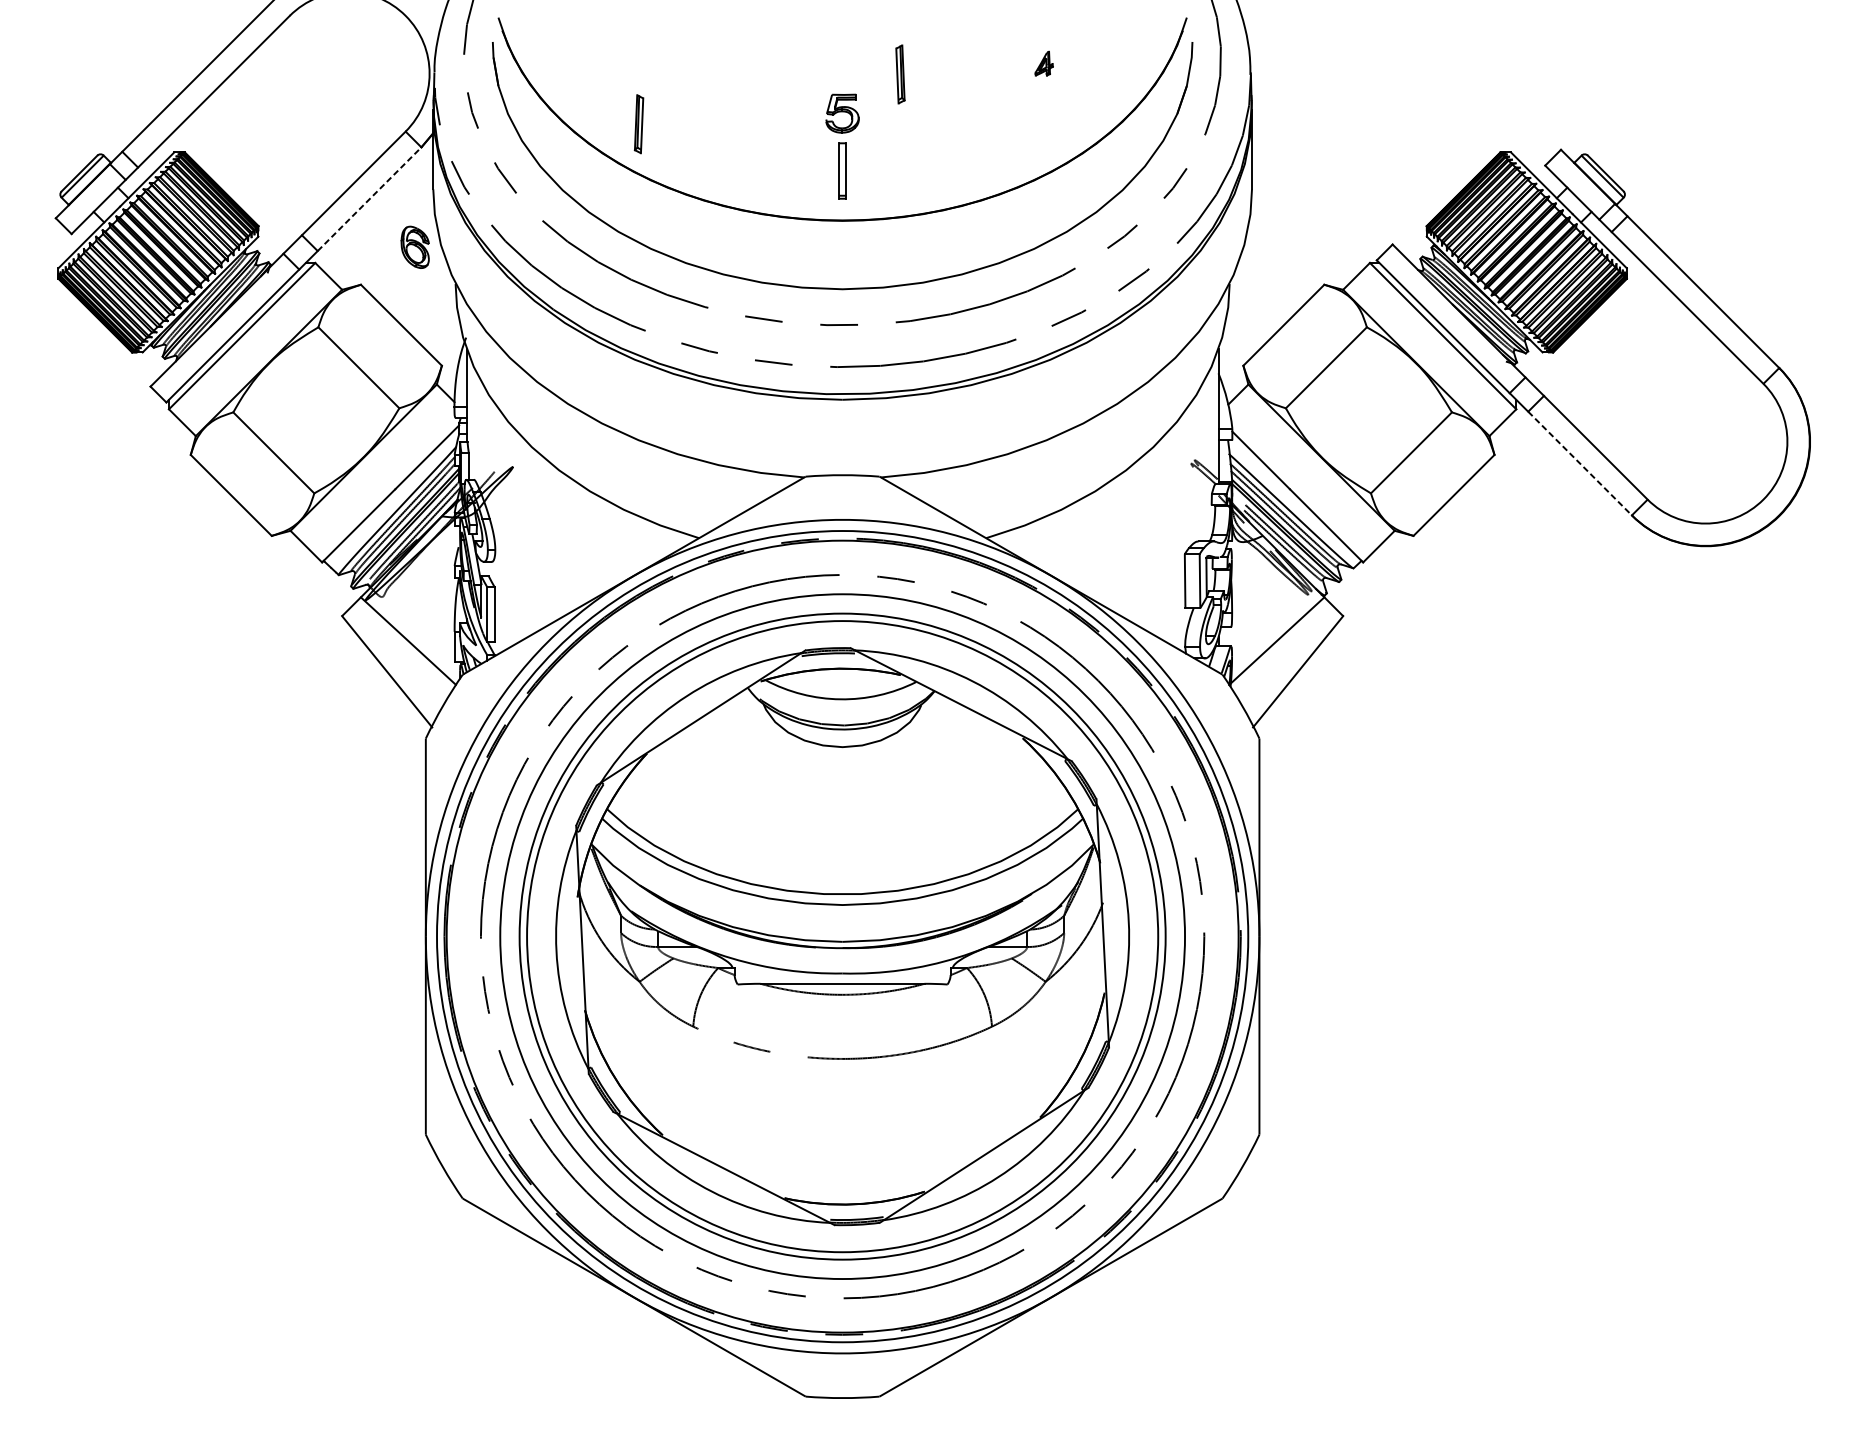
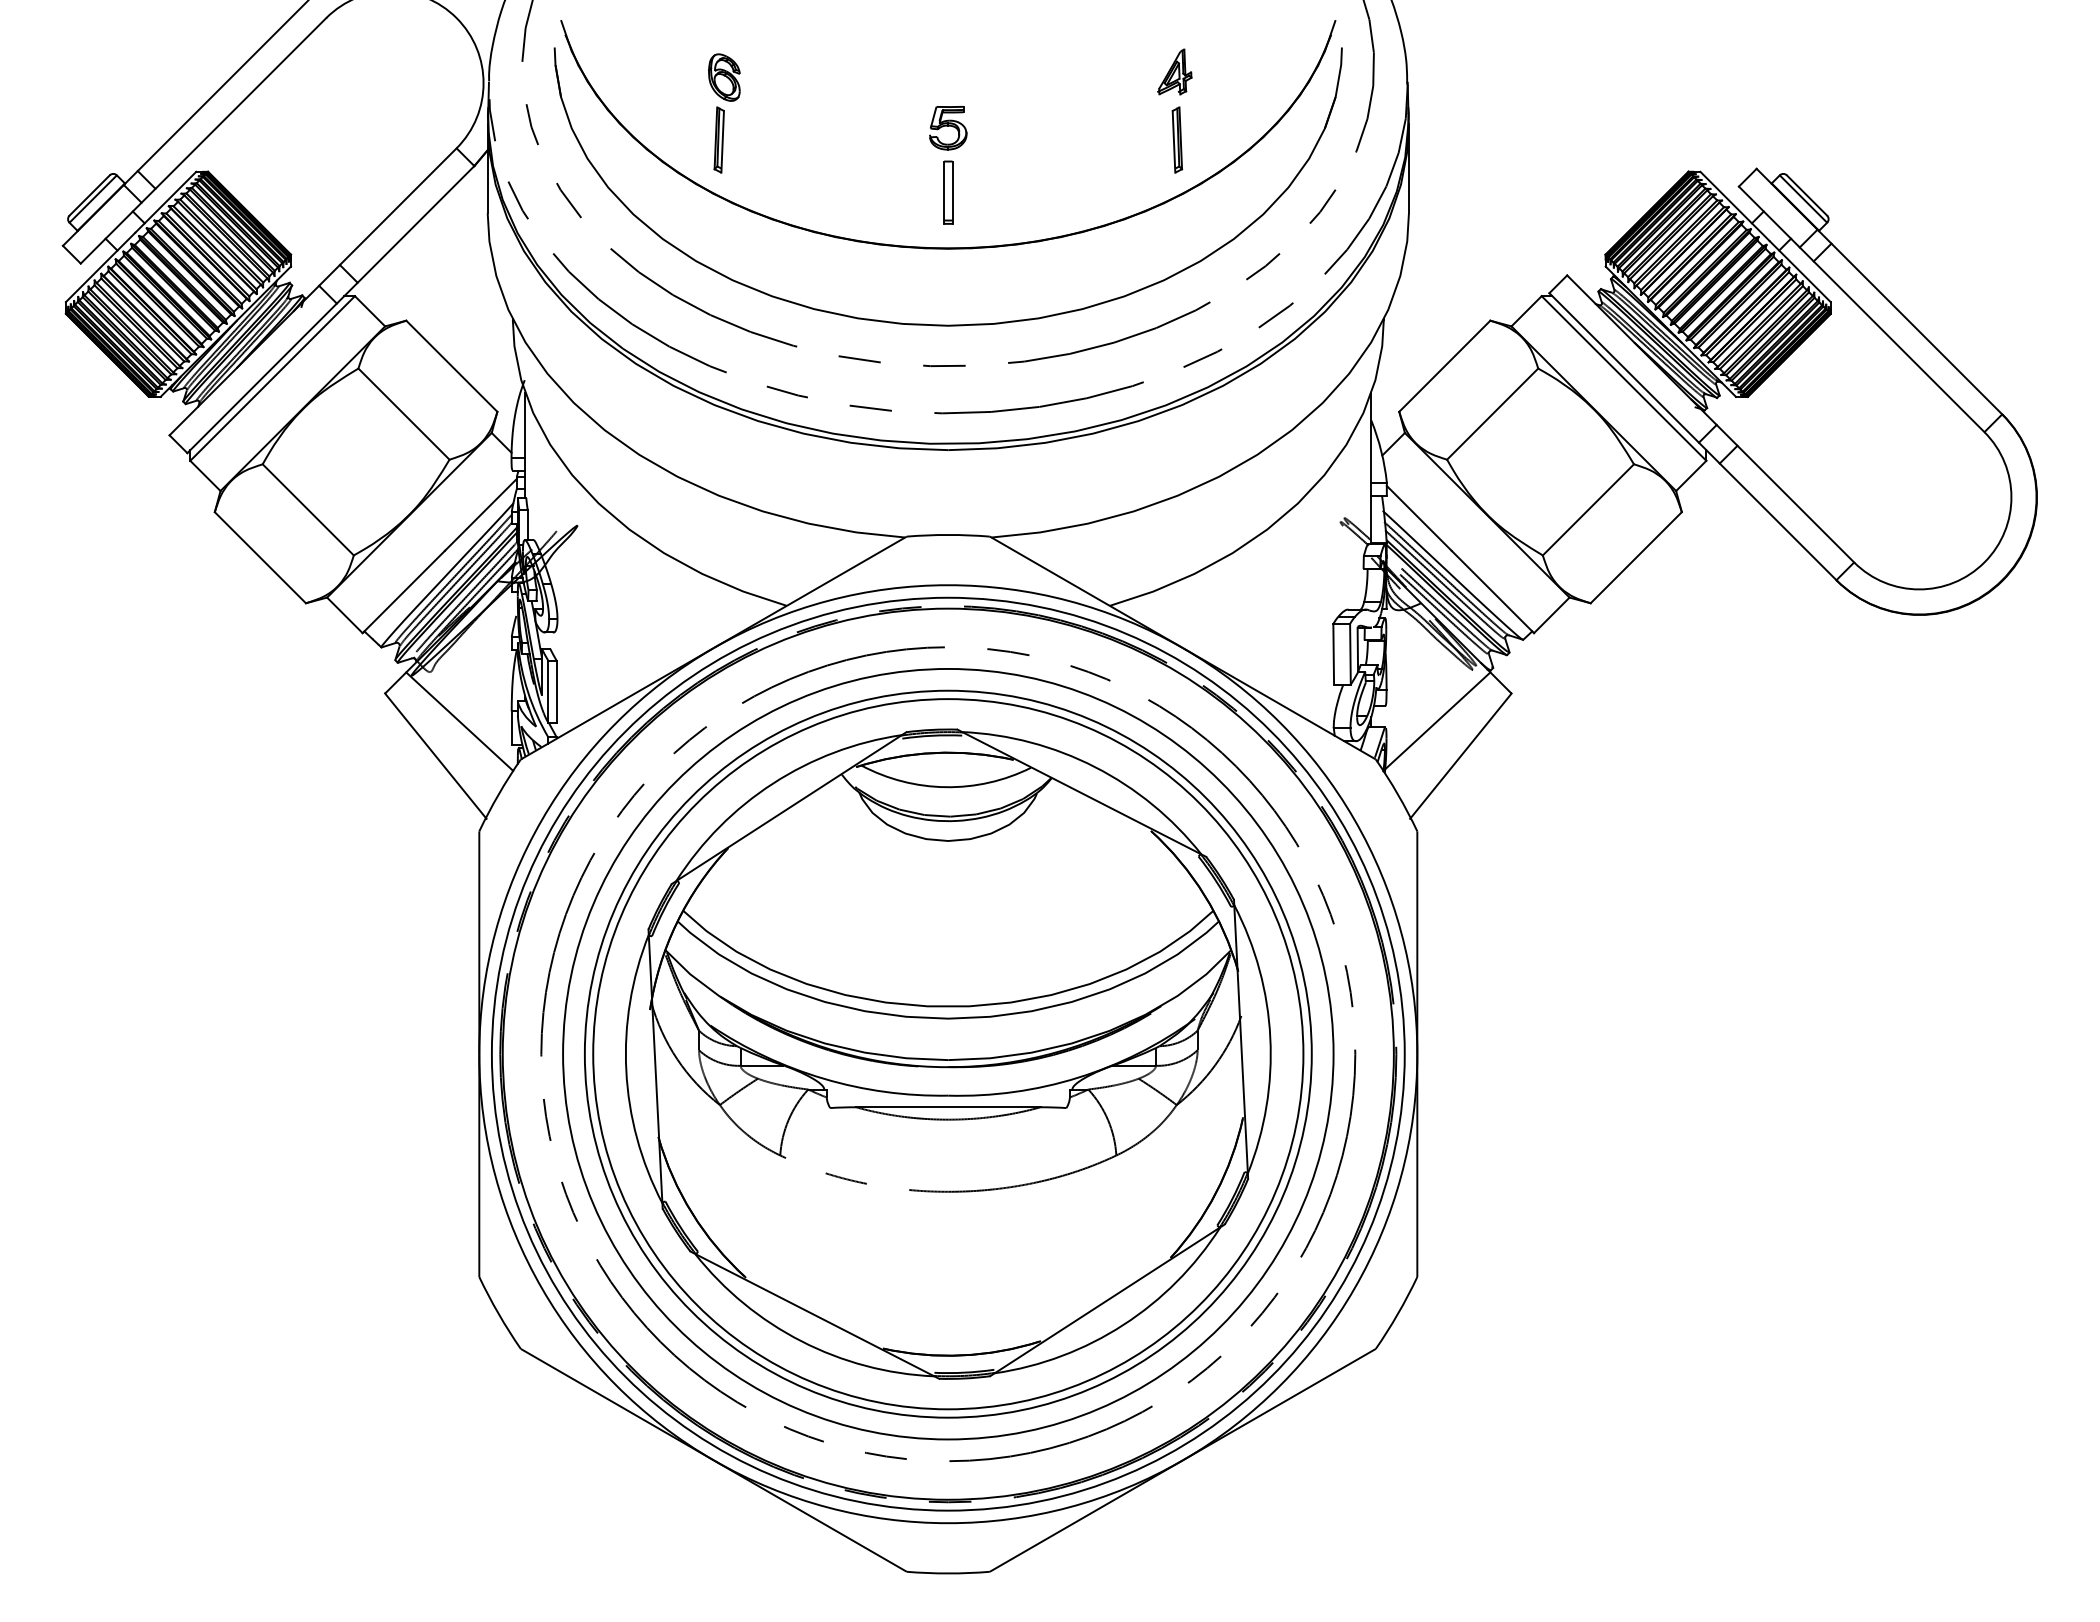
part: (1043, 63) -> (1174, 71), size x1.67
part: (900, 73) -> (1177, 139), moved
line: (370, 199) -> (416, 224), dashed -> solid
part: (415, 247) -> (724, 77), moved
line: (1580, 463) -> (1778, 521), dashed -> solid

